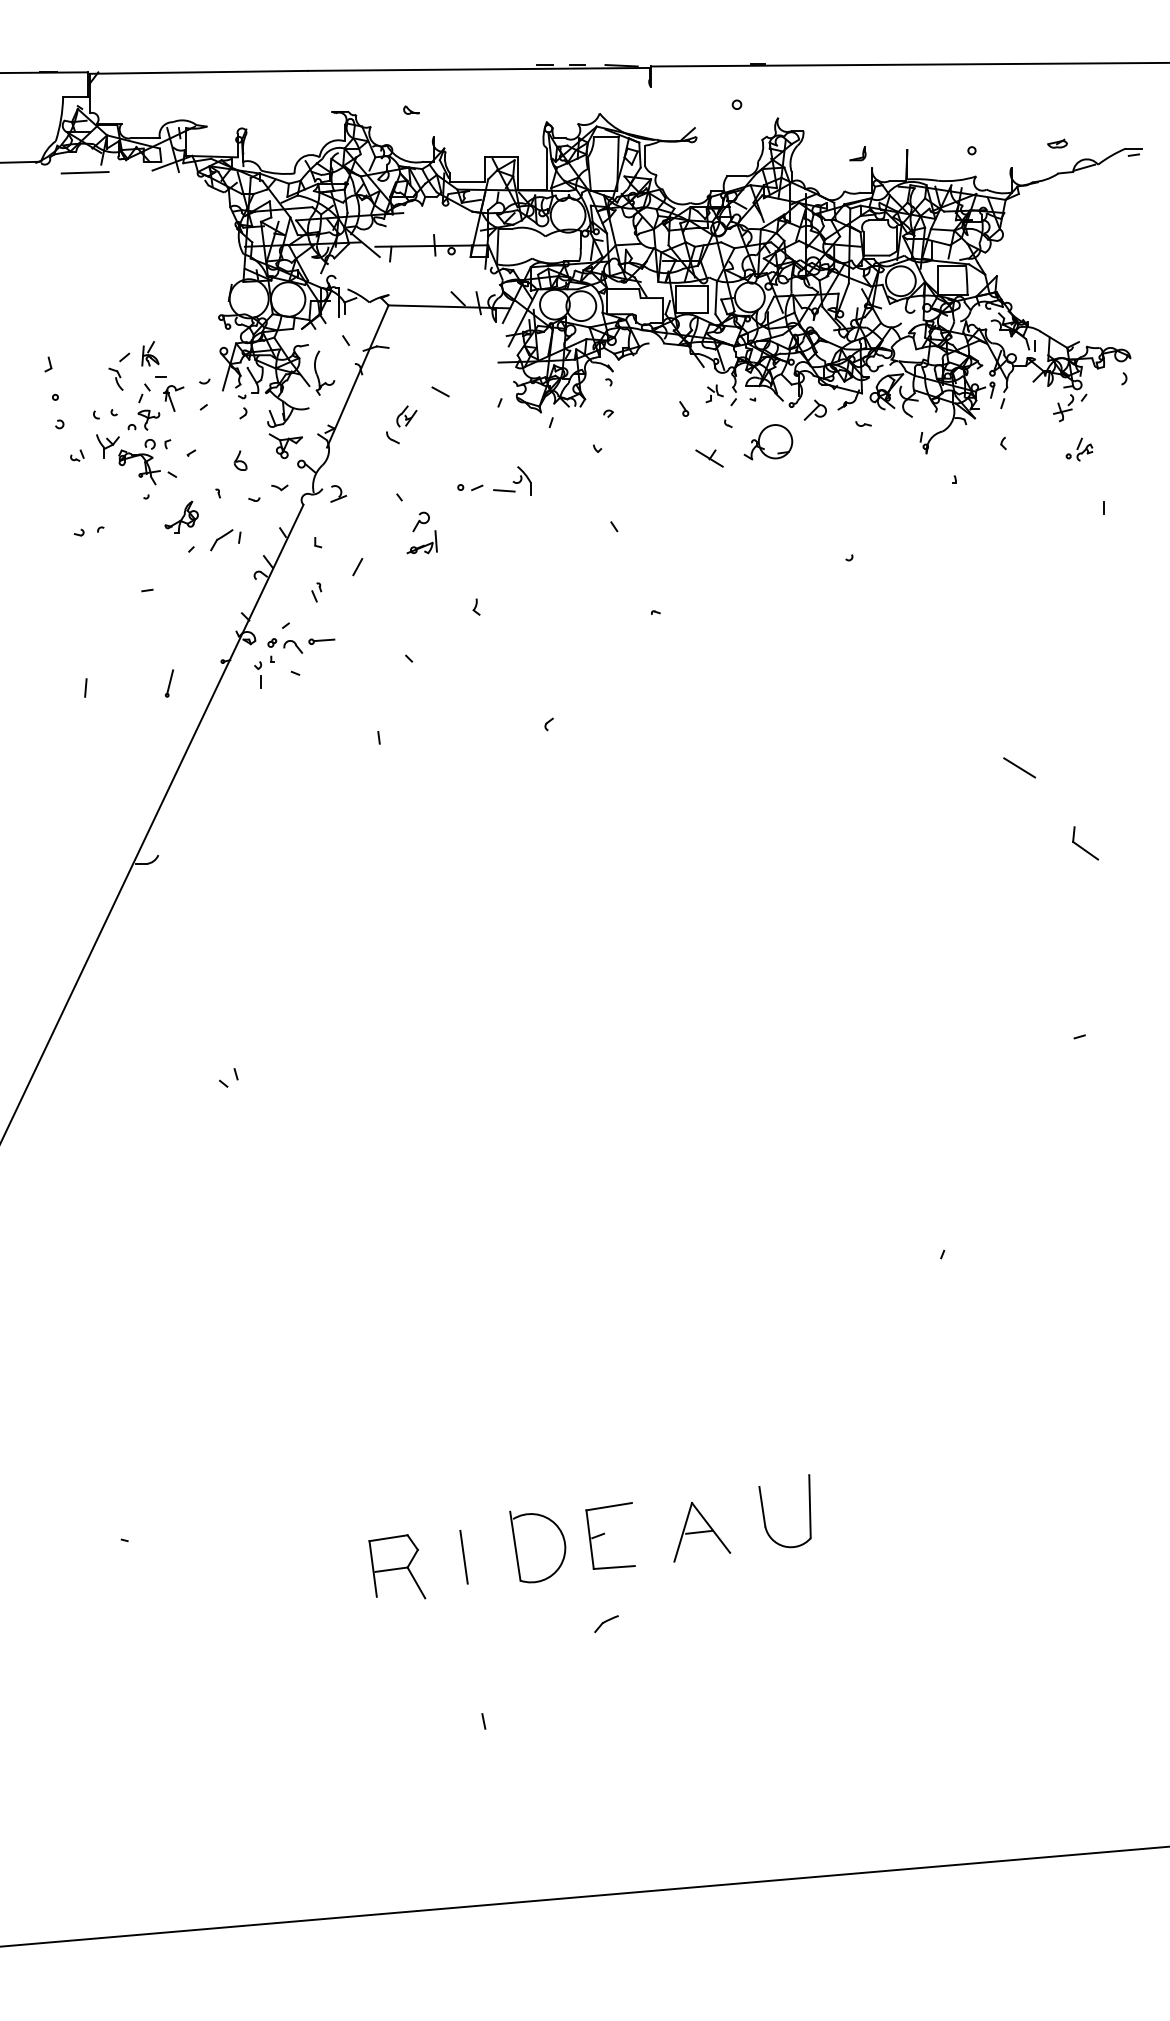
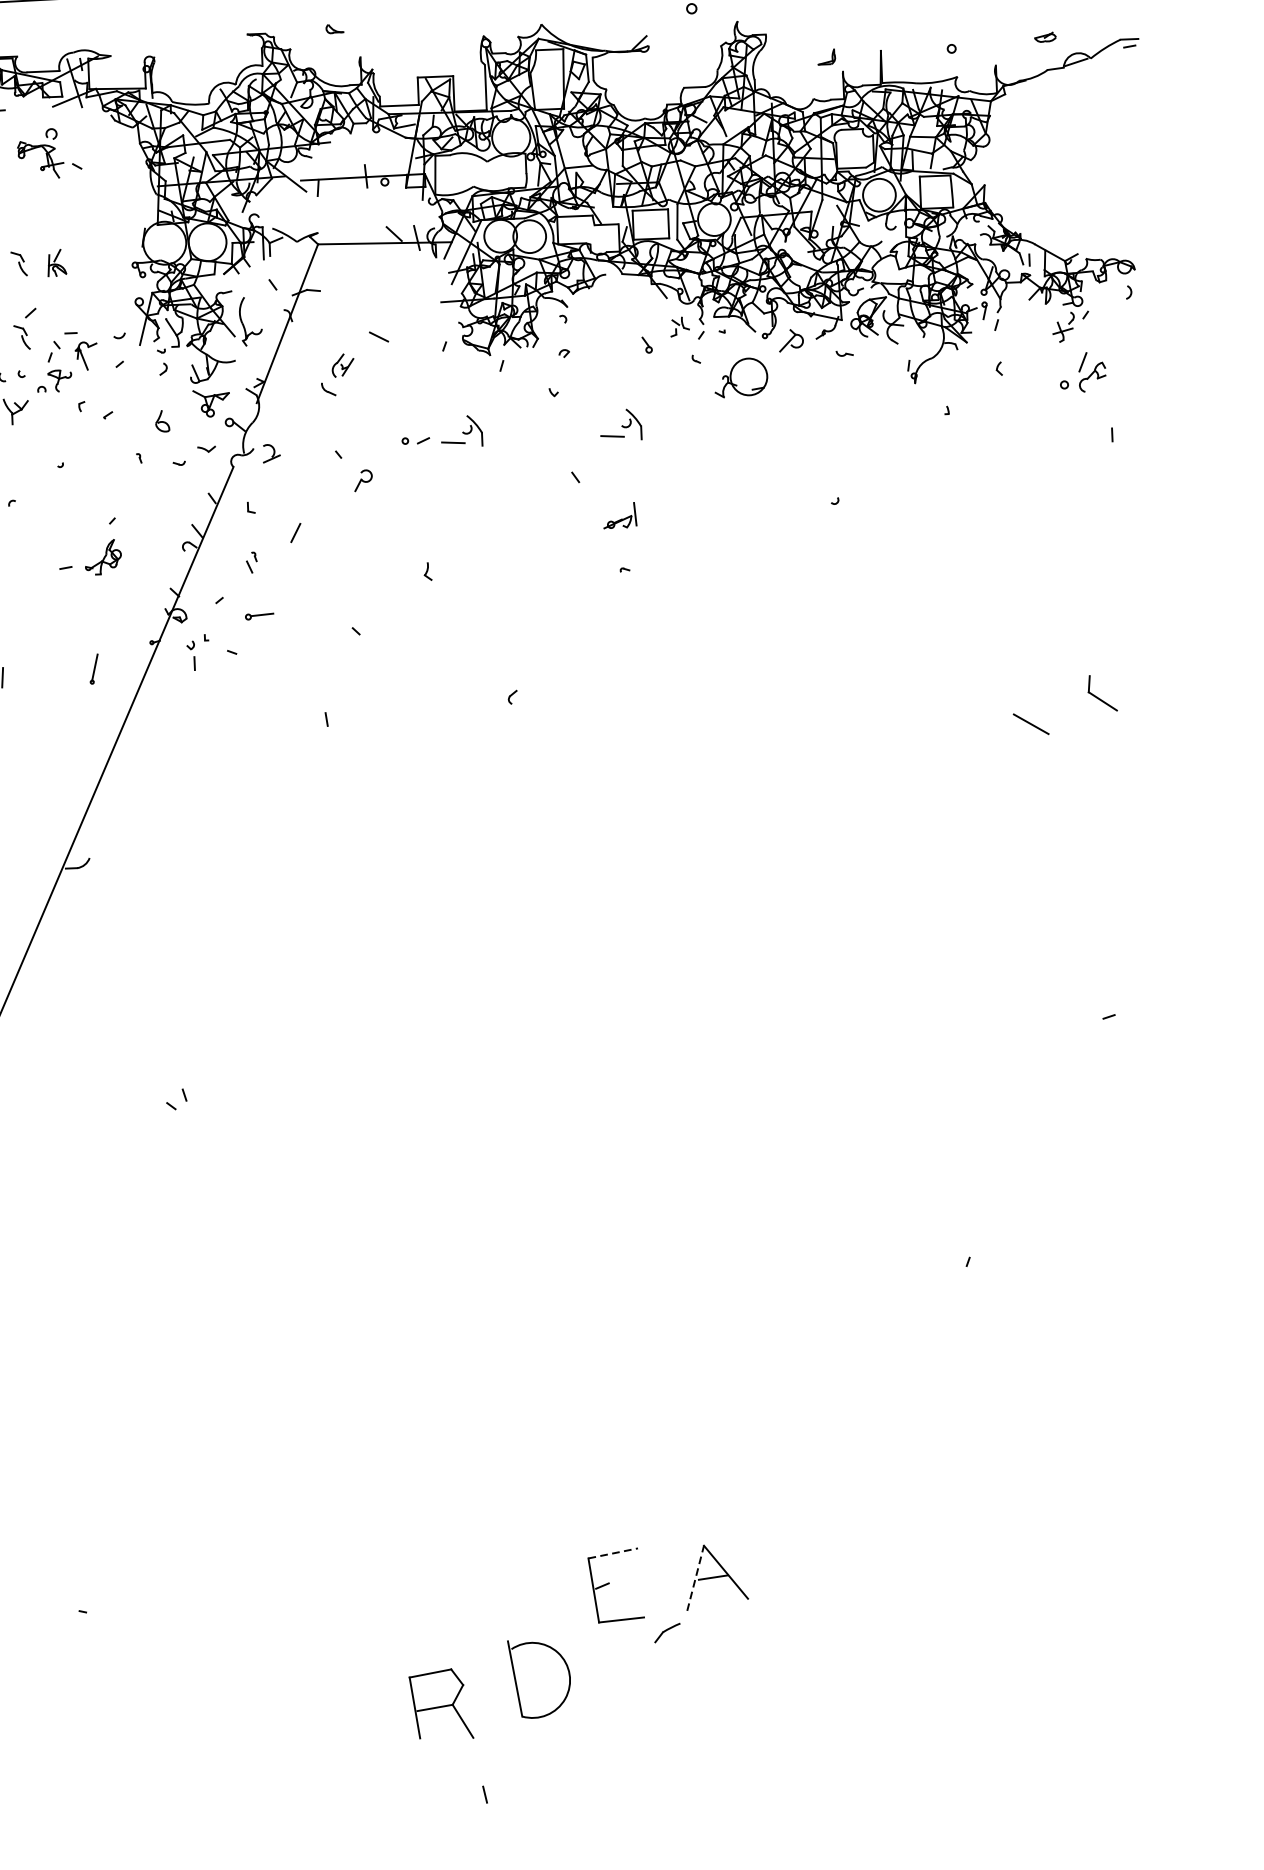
part: (115, 311) -> (18, 263), added
part: (150, 353) -> (57, 262), moved
part: (1079, 449) -> (1082, 372), size x1.6
part: (709, 458) -> (677, 398), removed
part: (147, 462) -> (49, 154), moved
part: (657, 480) -> (621, 424), added
part: (181, 516) -> (102, 556), moved
part: (225, 540) -> (149, 509), removed
part: (421, 542) -> (619, 516), moved
part: (285, 645) -> (219, 622), removed
part: (1085, 843) -> (1102, 693), moved
line: (609, 1506) -> (613, 1553), solid -> dashed
part: (764, 1512) -> (784, 1552), removed
line: (683, 1532) -> (695, 1578), solid -> dashed
part: (537, 1546) -> (539, 1678), moved
line: (463, 1557) -> (455, 1615), removed
part: (397, 1566) -> (441, 1704), moved
part: (606, 1624) -> (667, 1633), moved

